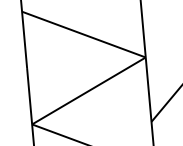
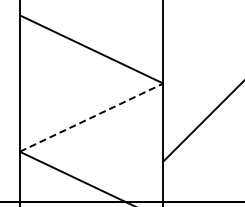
line: (89, 90) -> (92, 117), solid -> dashed

